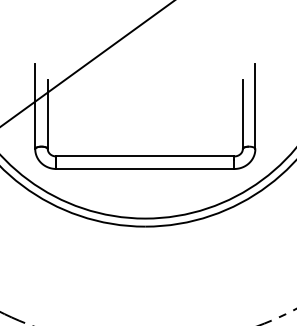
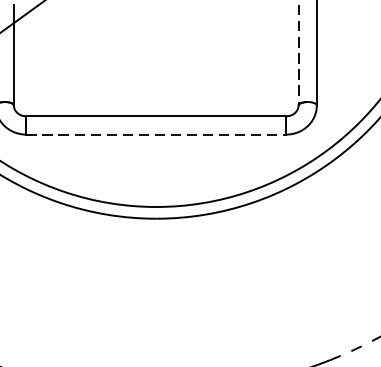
line: (242, 115) -> (298, 56), solid -> dashed
line: (145, 168) -> (156, 133), solid -> dashed

